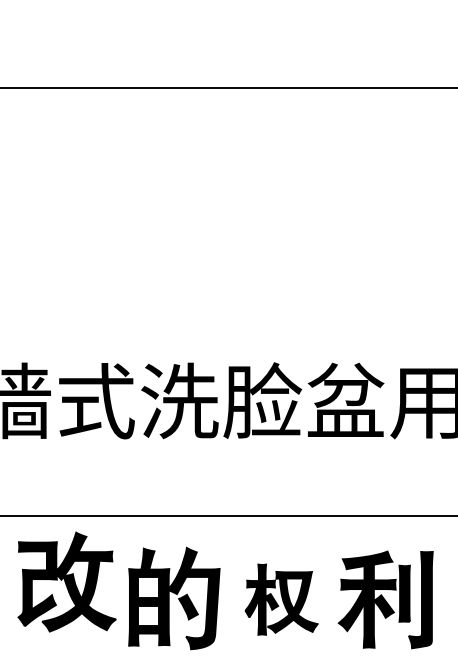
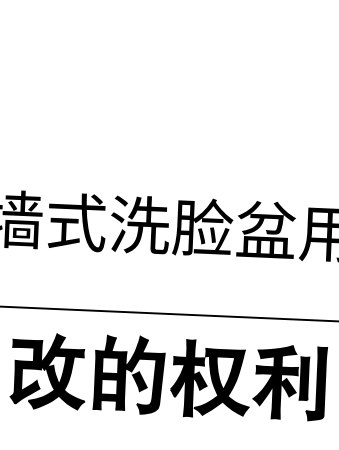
part: (66, 581) -> (48, 371), moved
part: (281, 599) -> (210, 378), size x1.43

